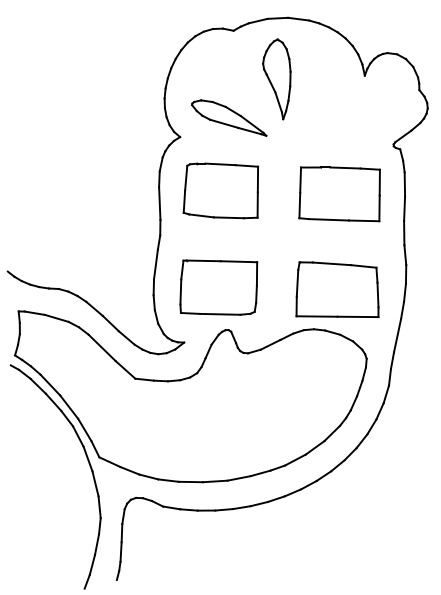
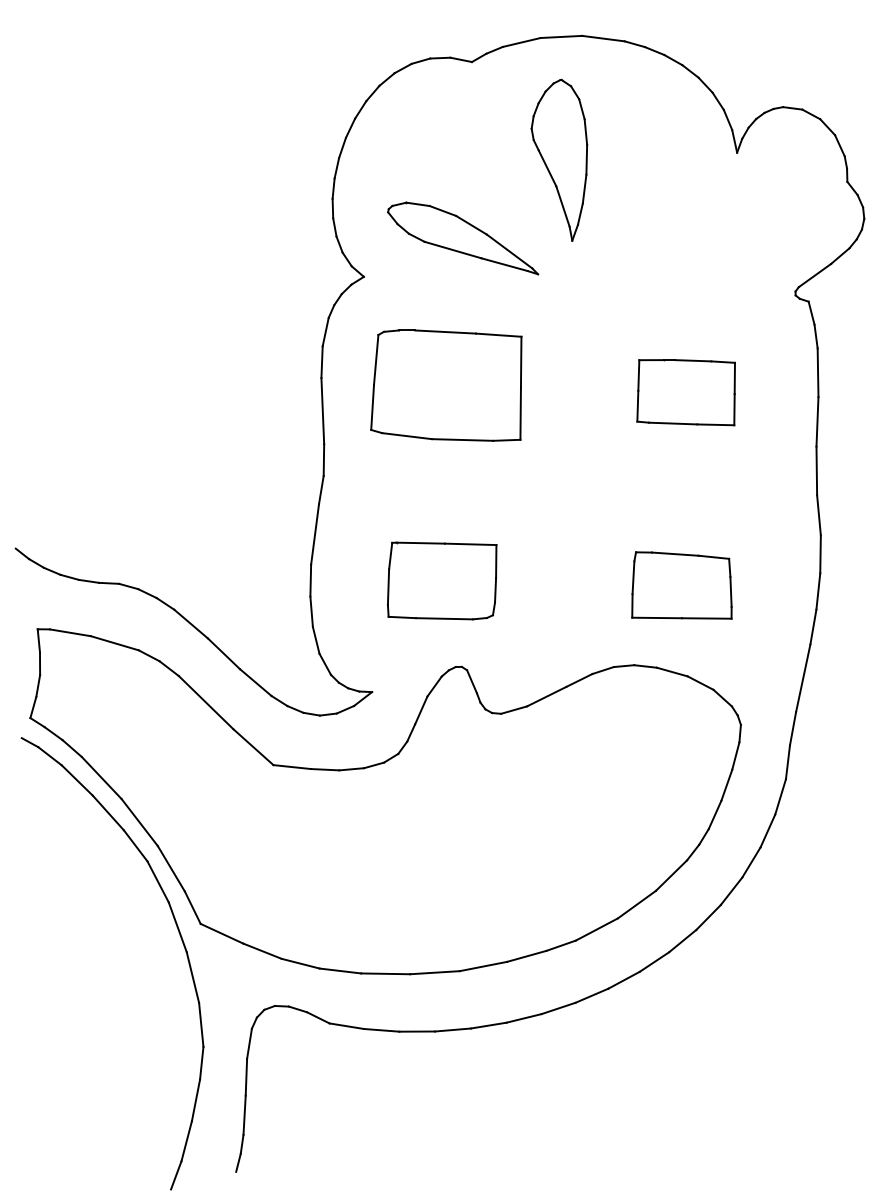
part: (339, 194) -> (685, 392), size x0.6
part: (218, 287) -> (441, 580), size x0.7
part: (337, 289) -> (681, 584), size x0.6

